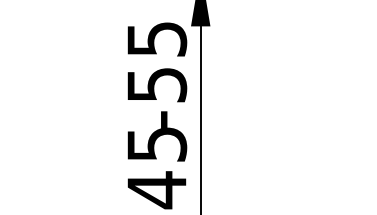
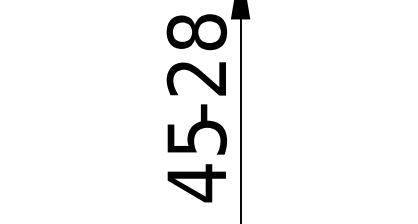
text: (156, 61) -> (196, 54), -55 -> -28

